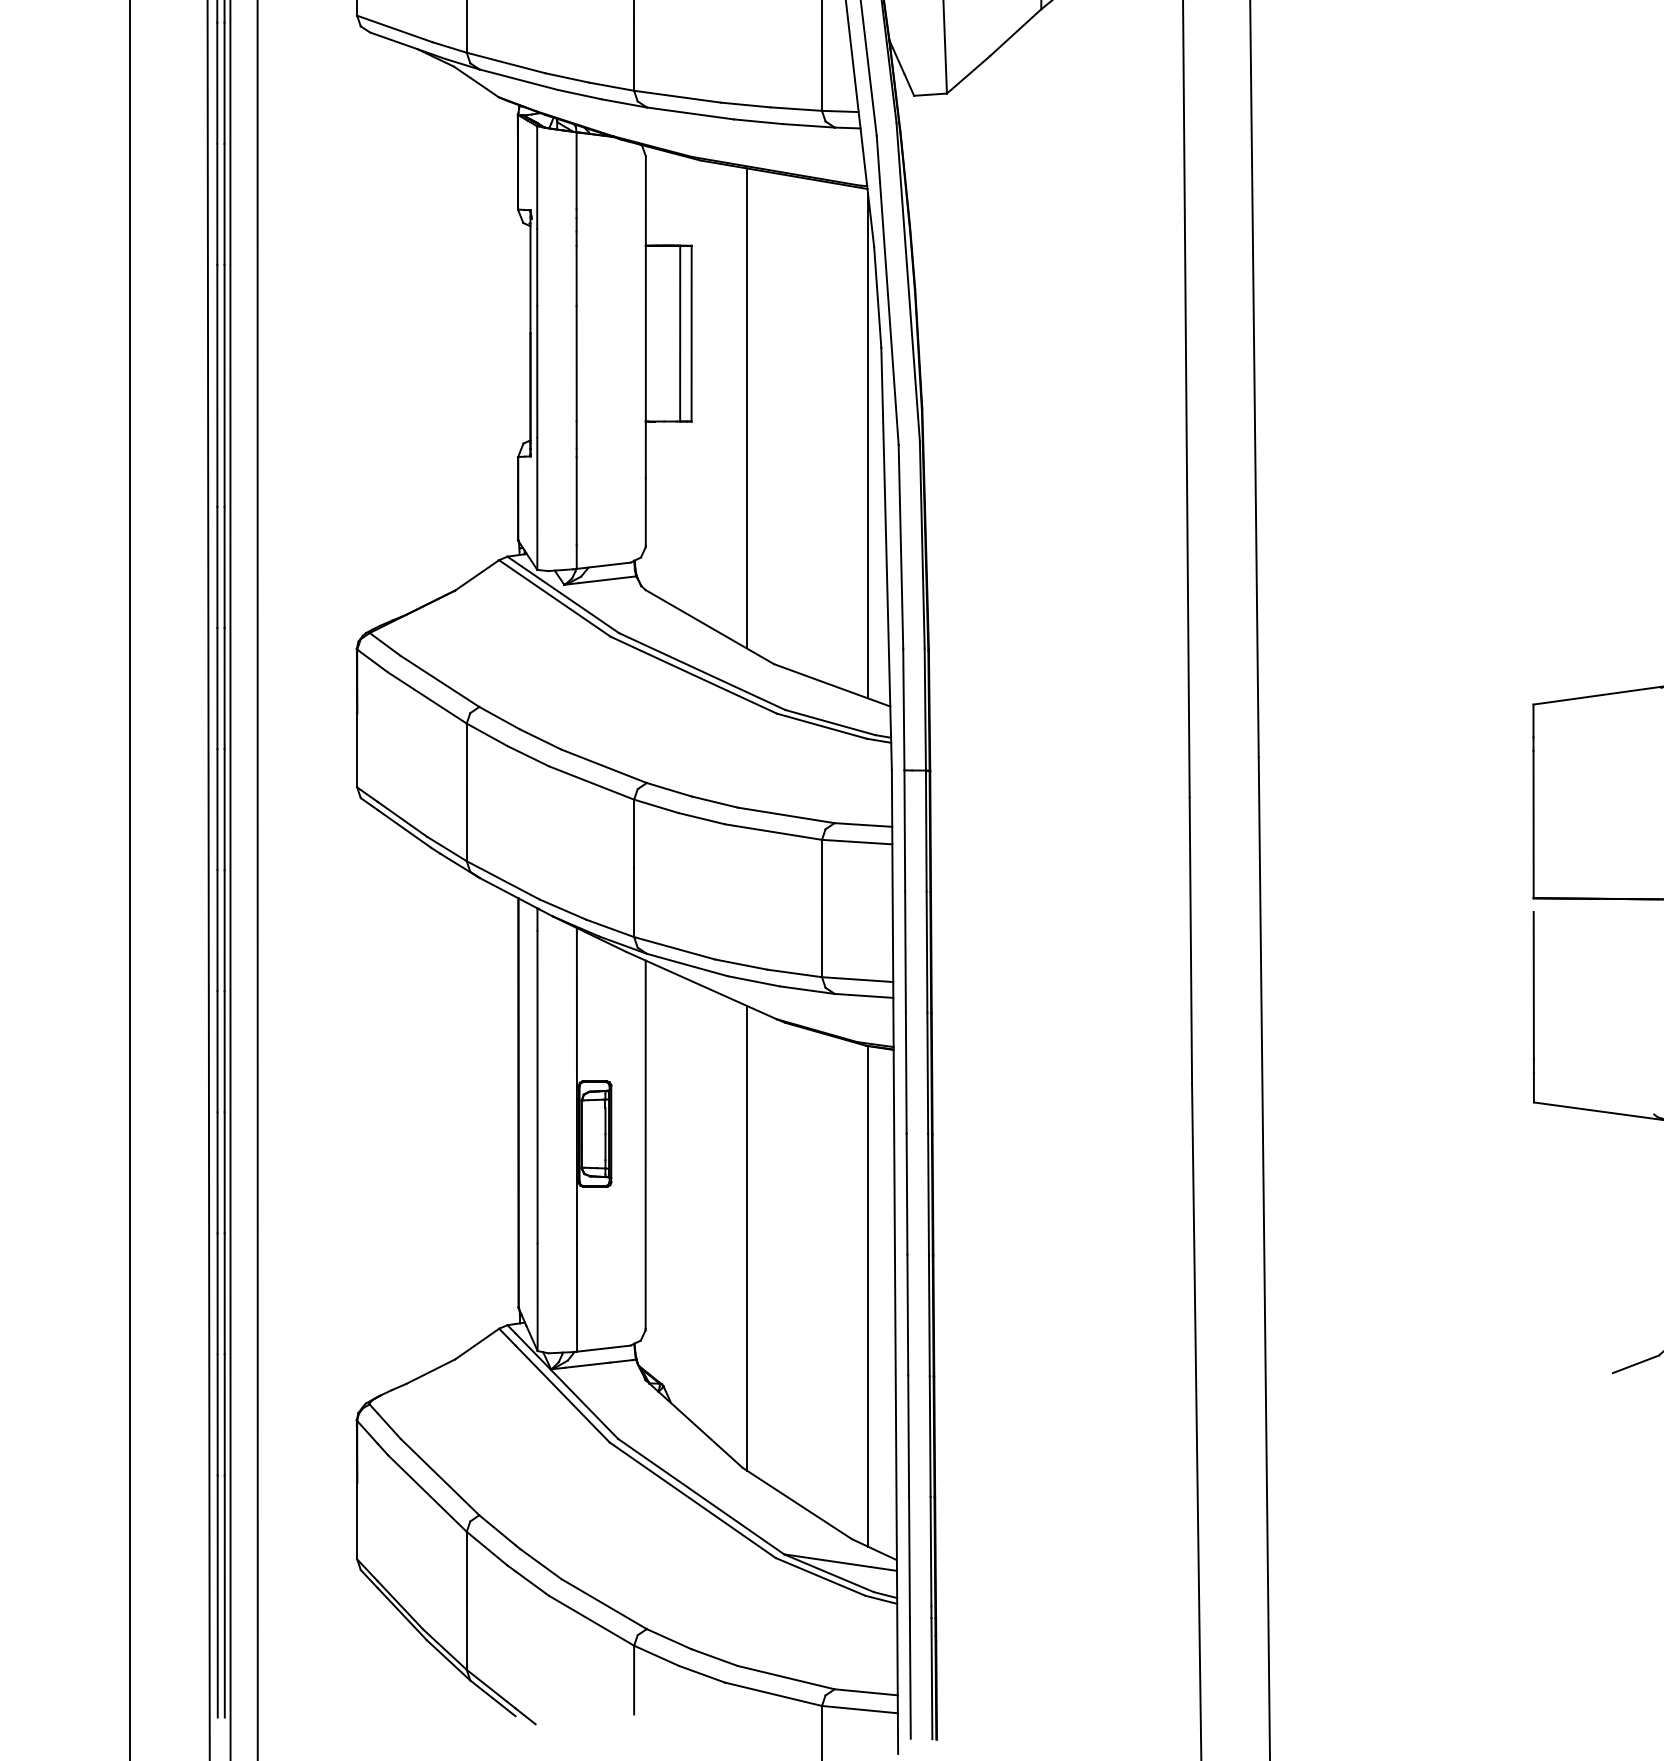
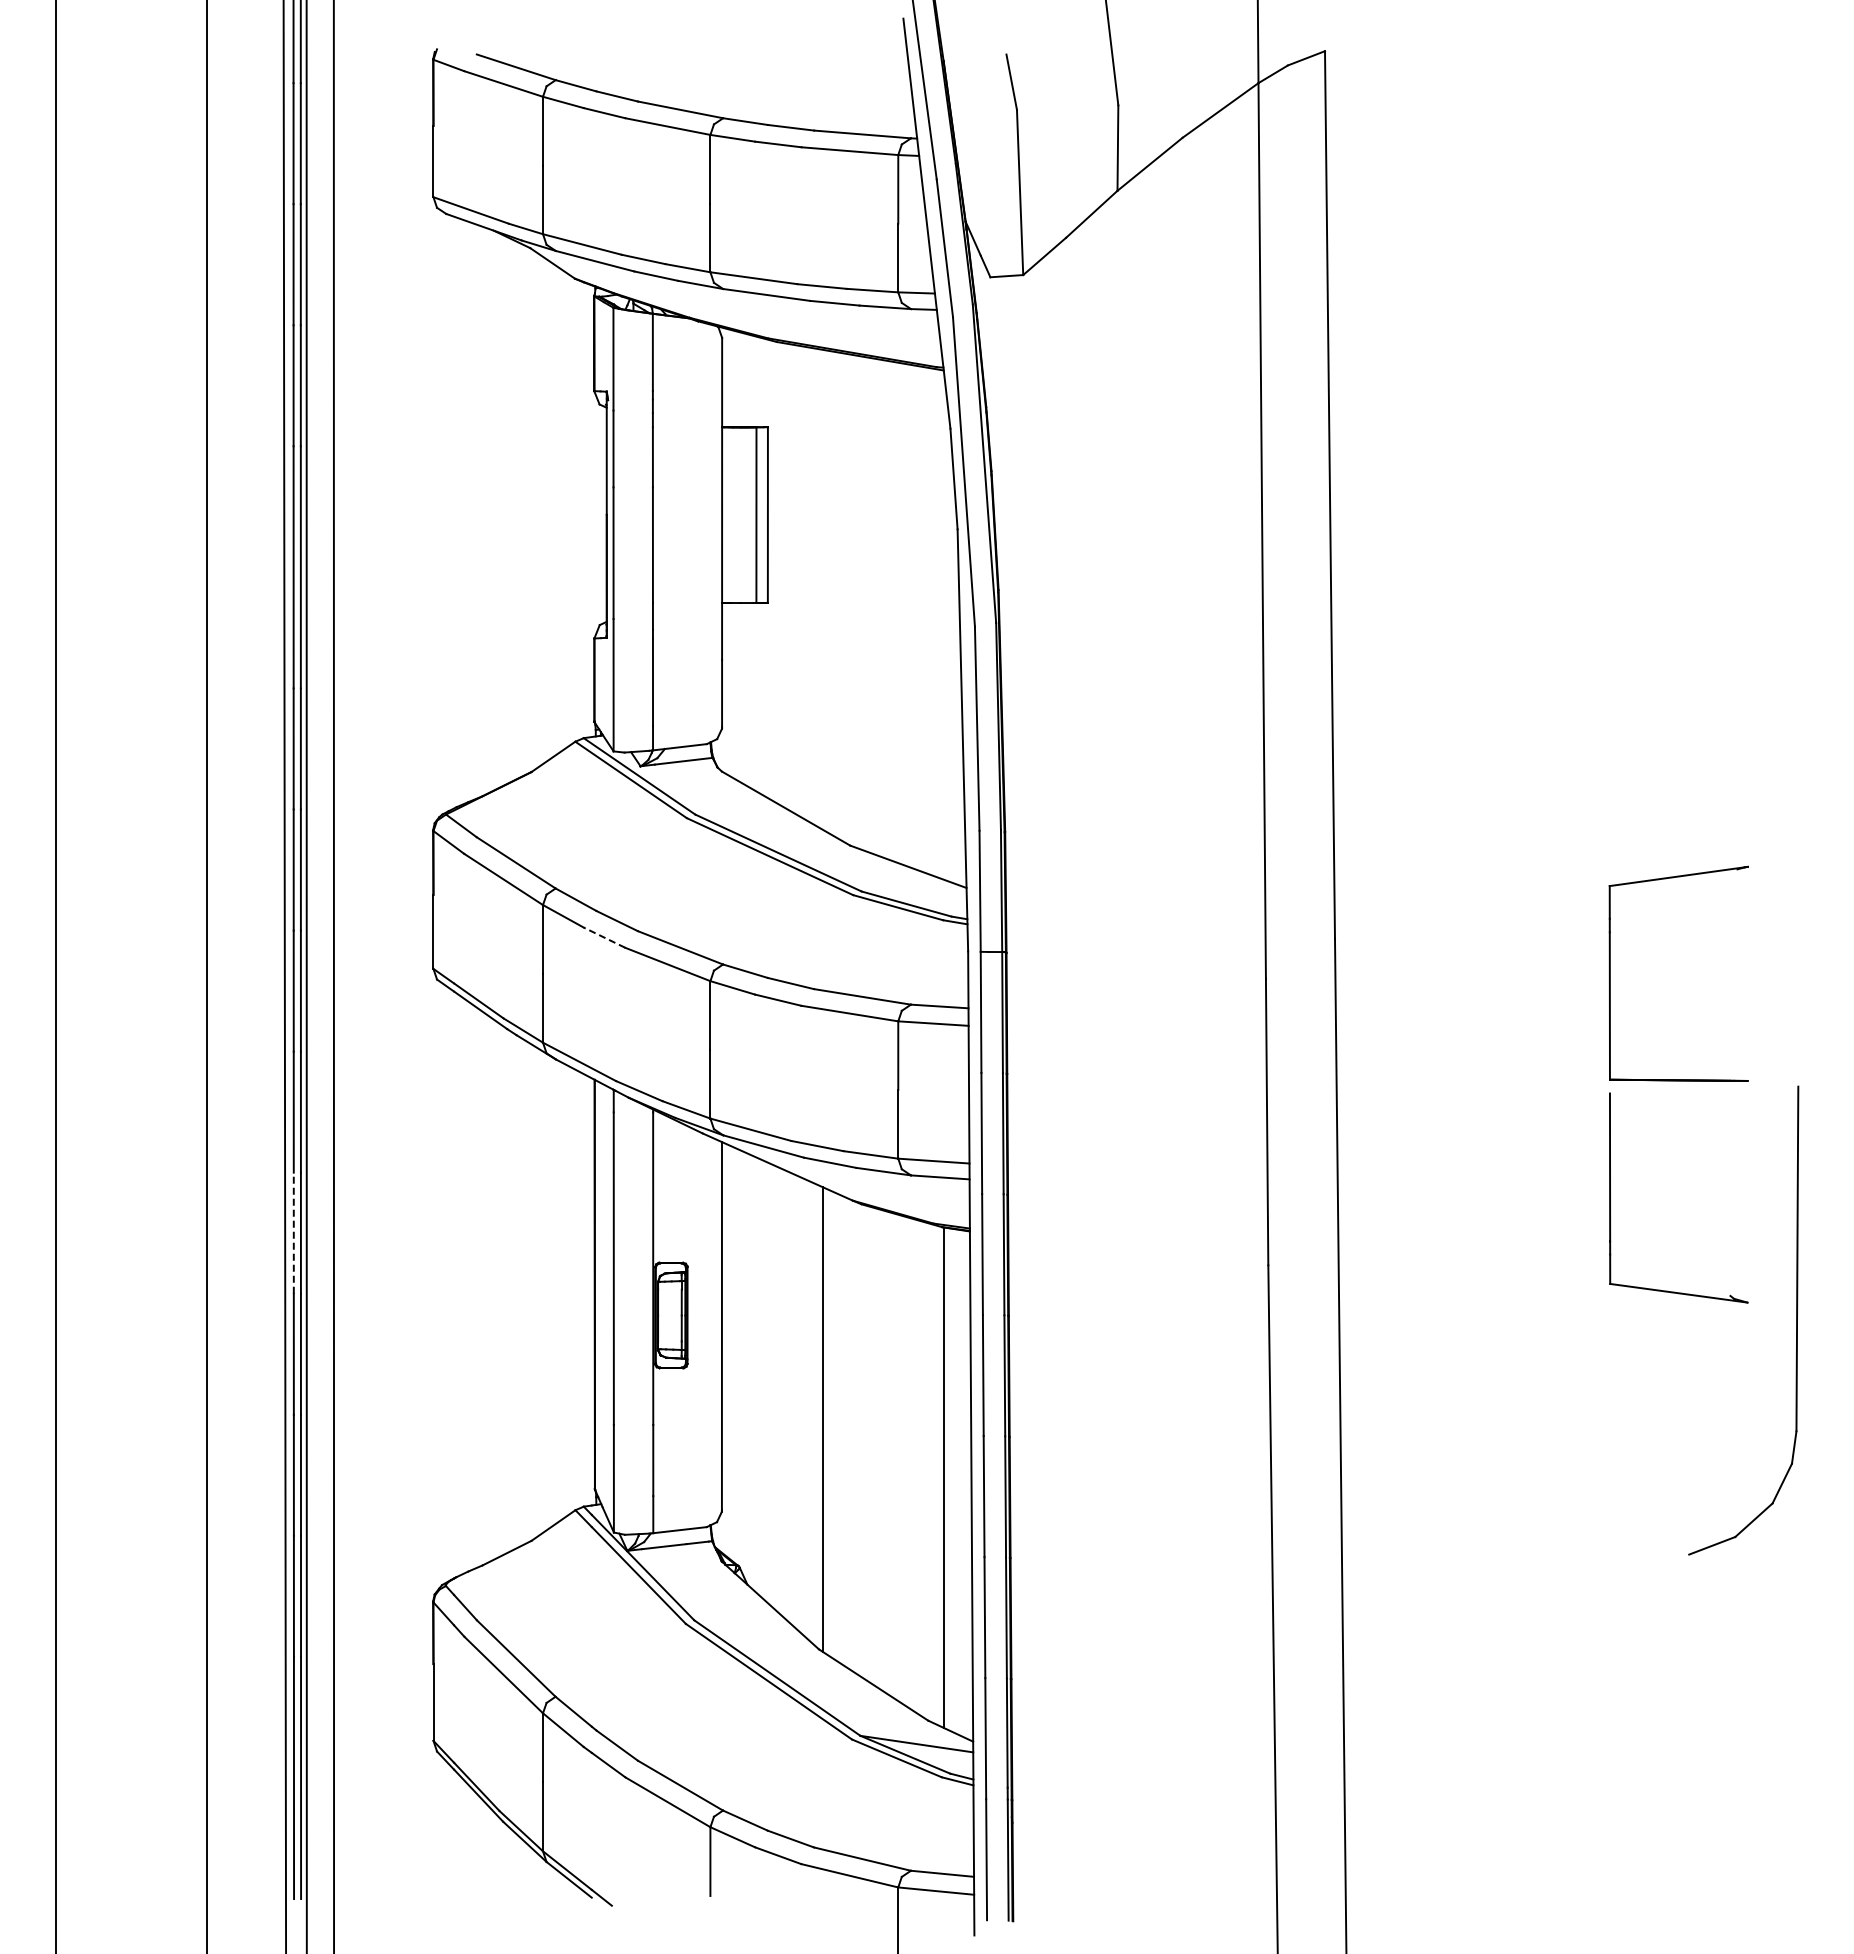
line: (747, 408) -> (823, 589), removed
line: (868, 445) -> (944, 626), removed
line: (528, 756) -> (604, 937), solid -> dashed
line: (217, 1052) -> (293, 1233), solid -> dashed

